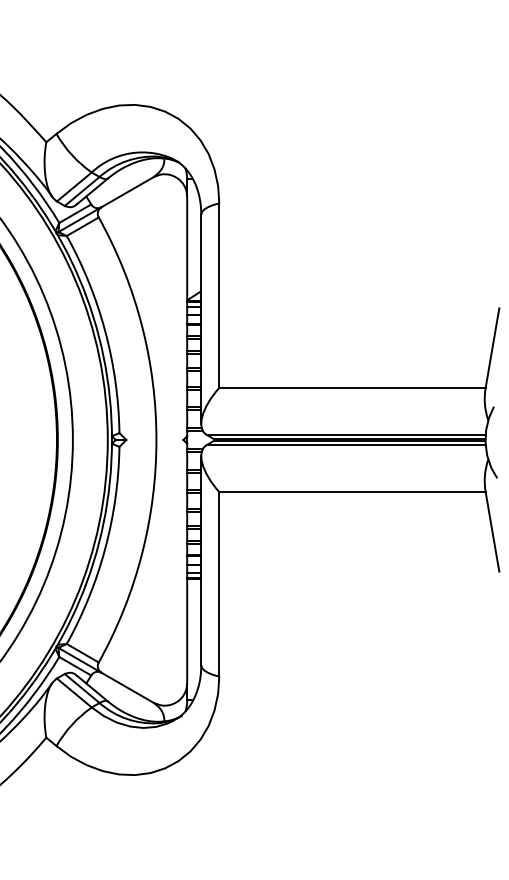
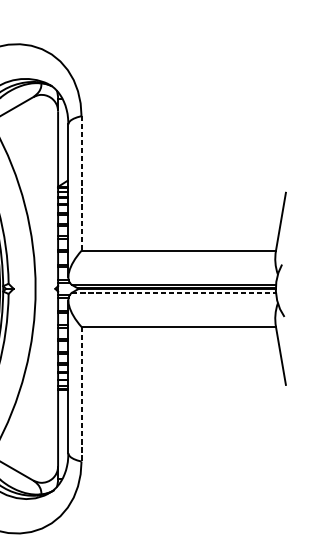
line: (219, 296) -> (81, 184), solid -> dashed
line: (346, 445) -> (174, 292), solid -> dashed
line: (219, 584) -> (81, 394), solid -> dashed

